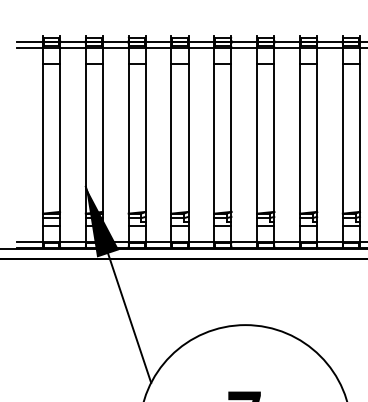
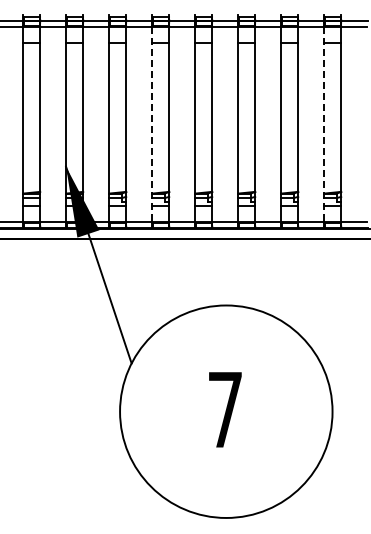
line: (171, 145) -> (152, 125), solid -> dashed
line: (343, 145) -> (324, 125), solid -> dashed

